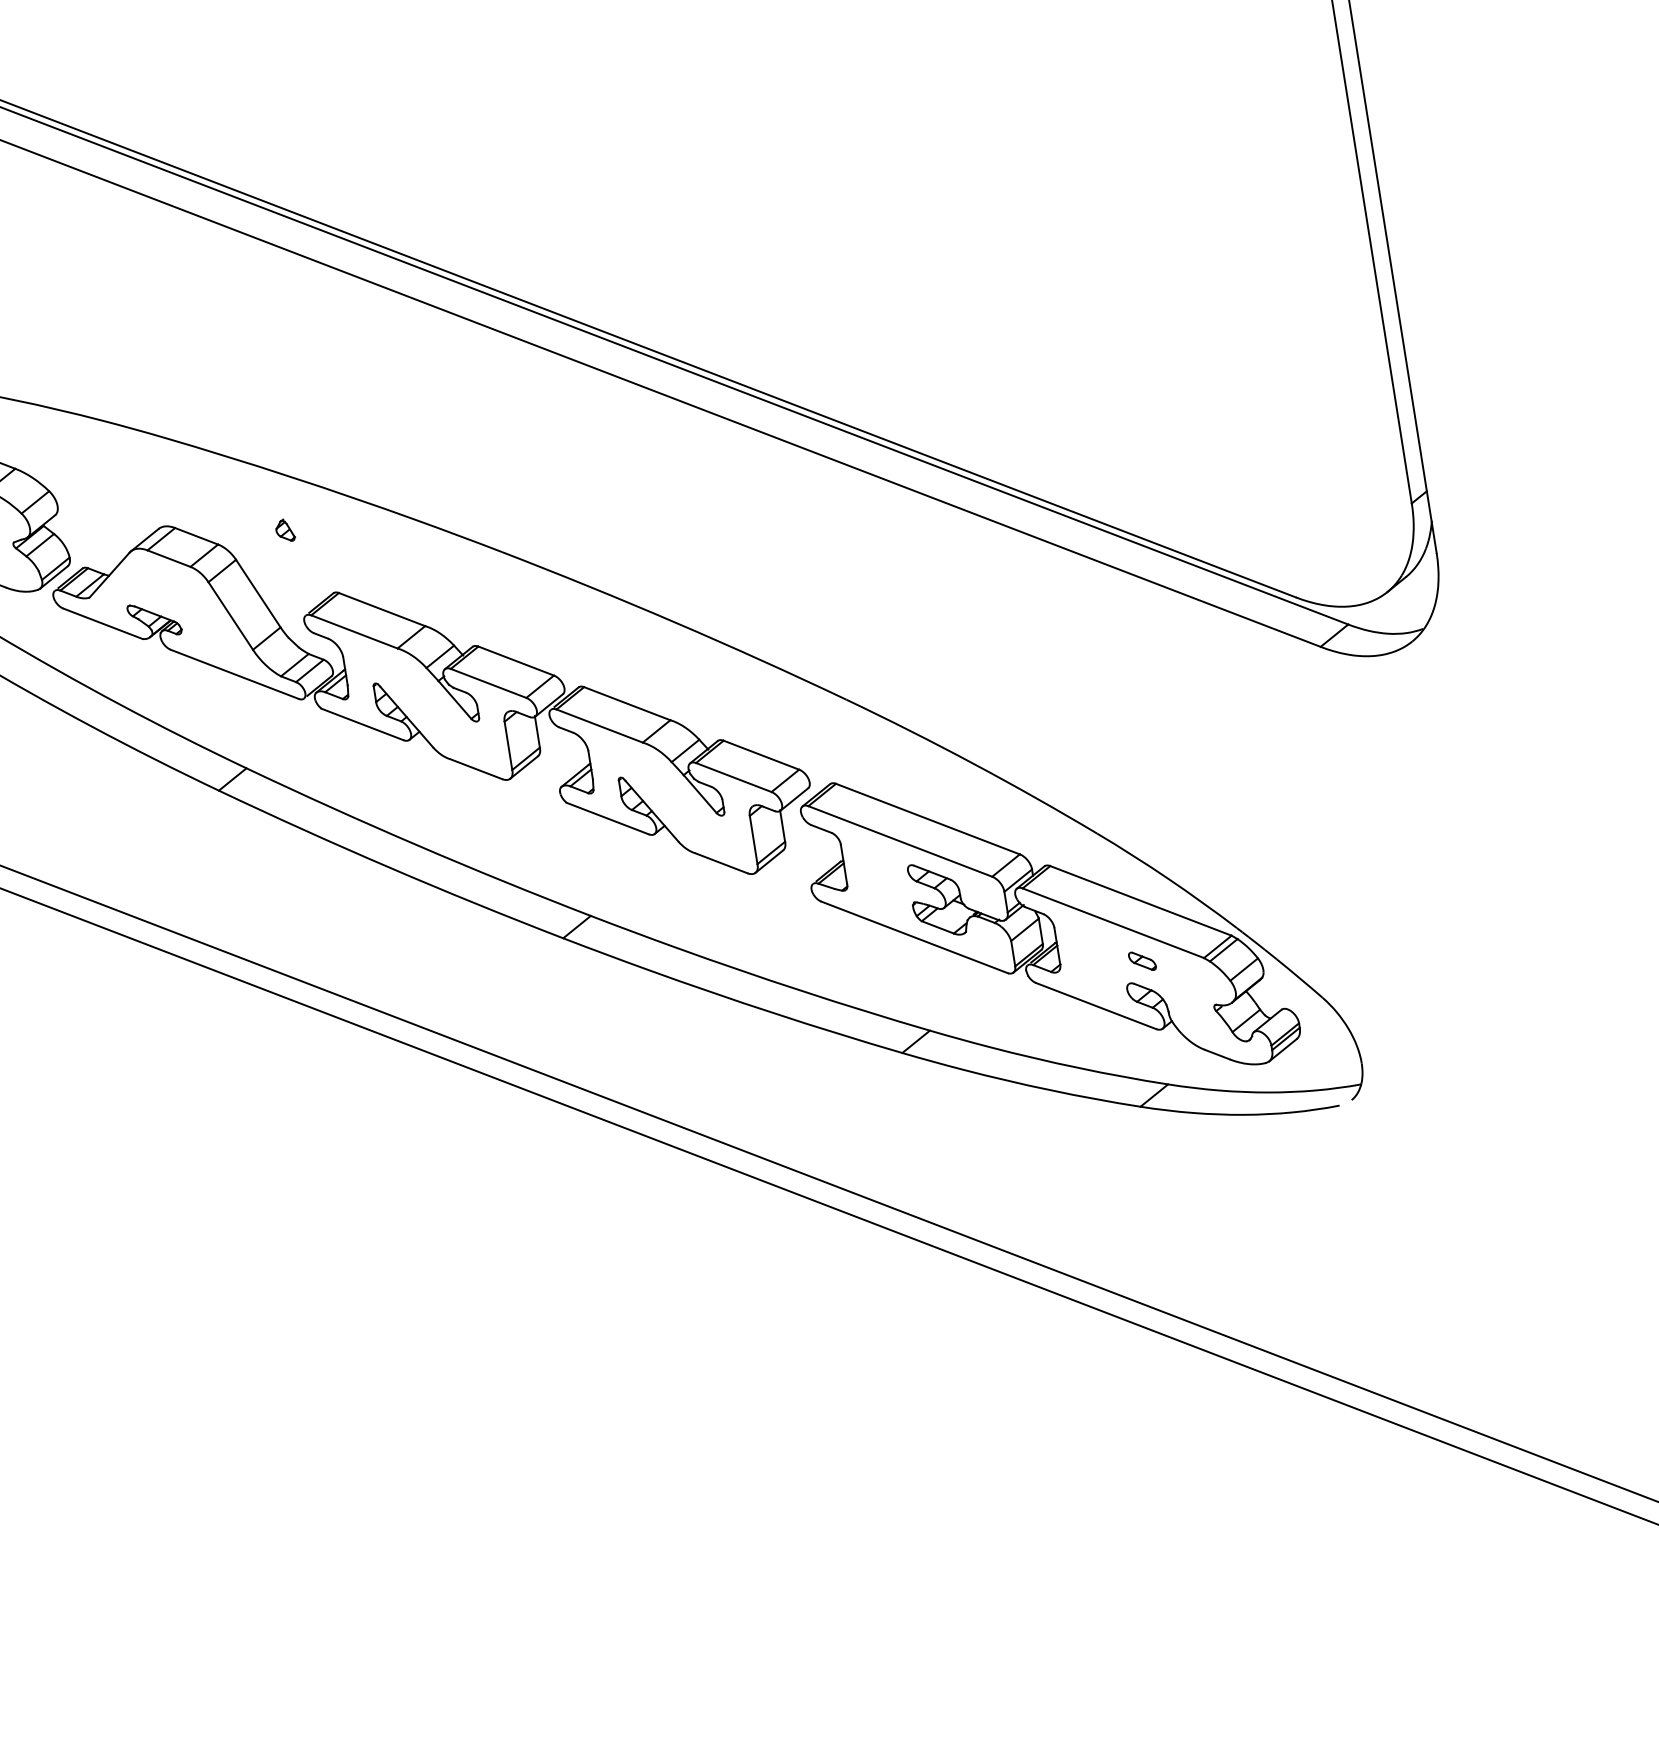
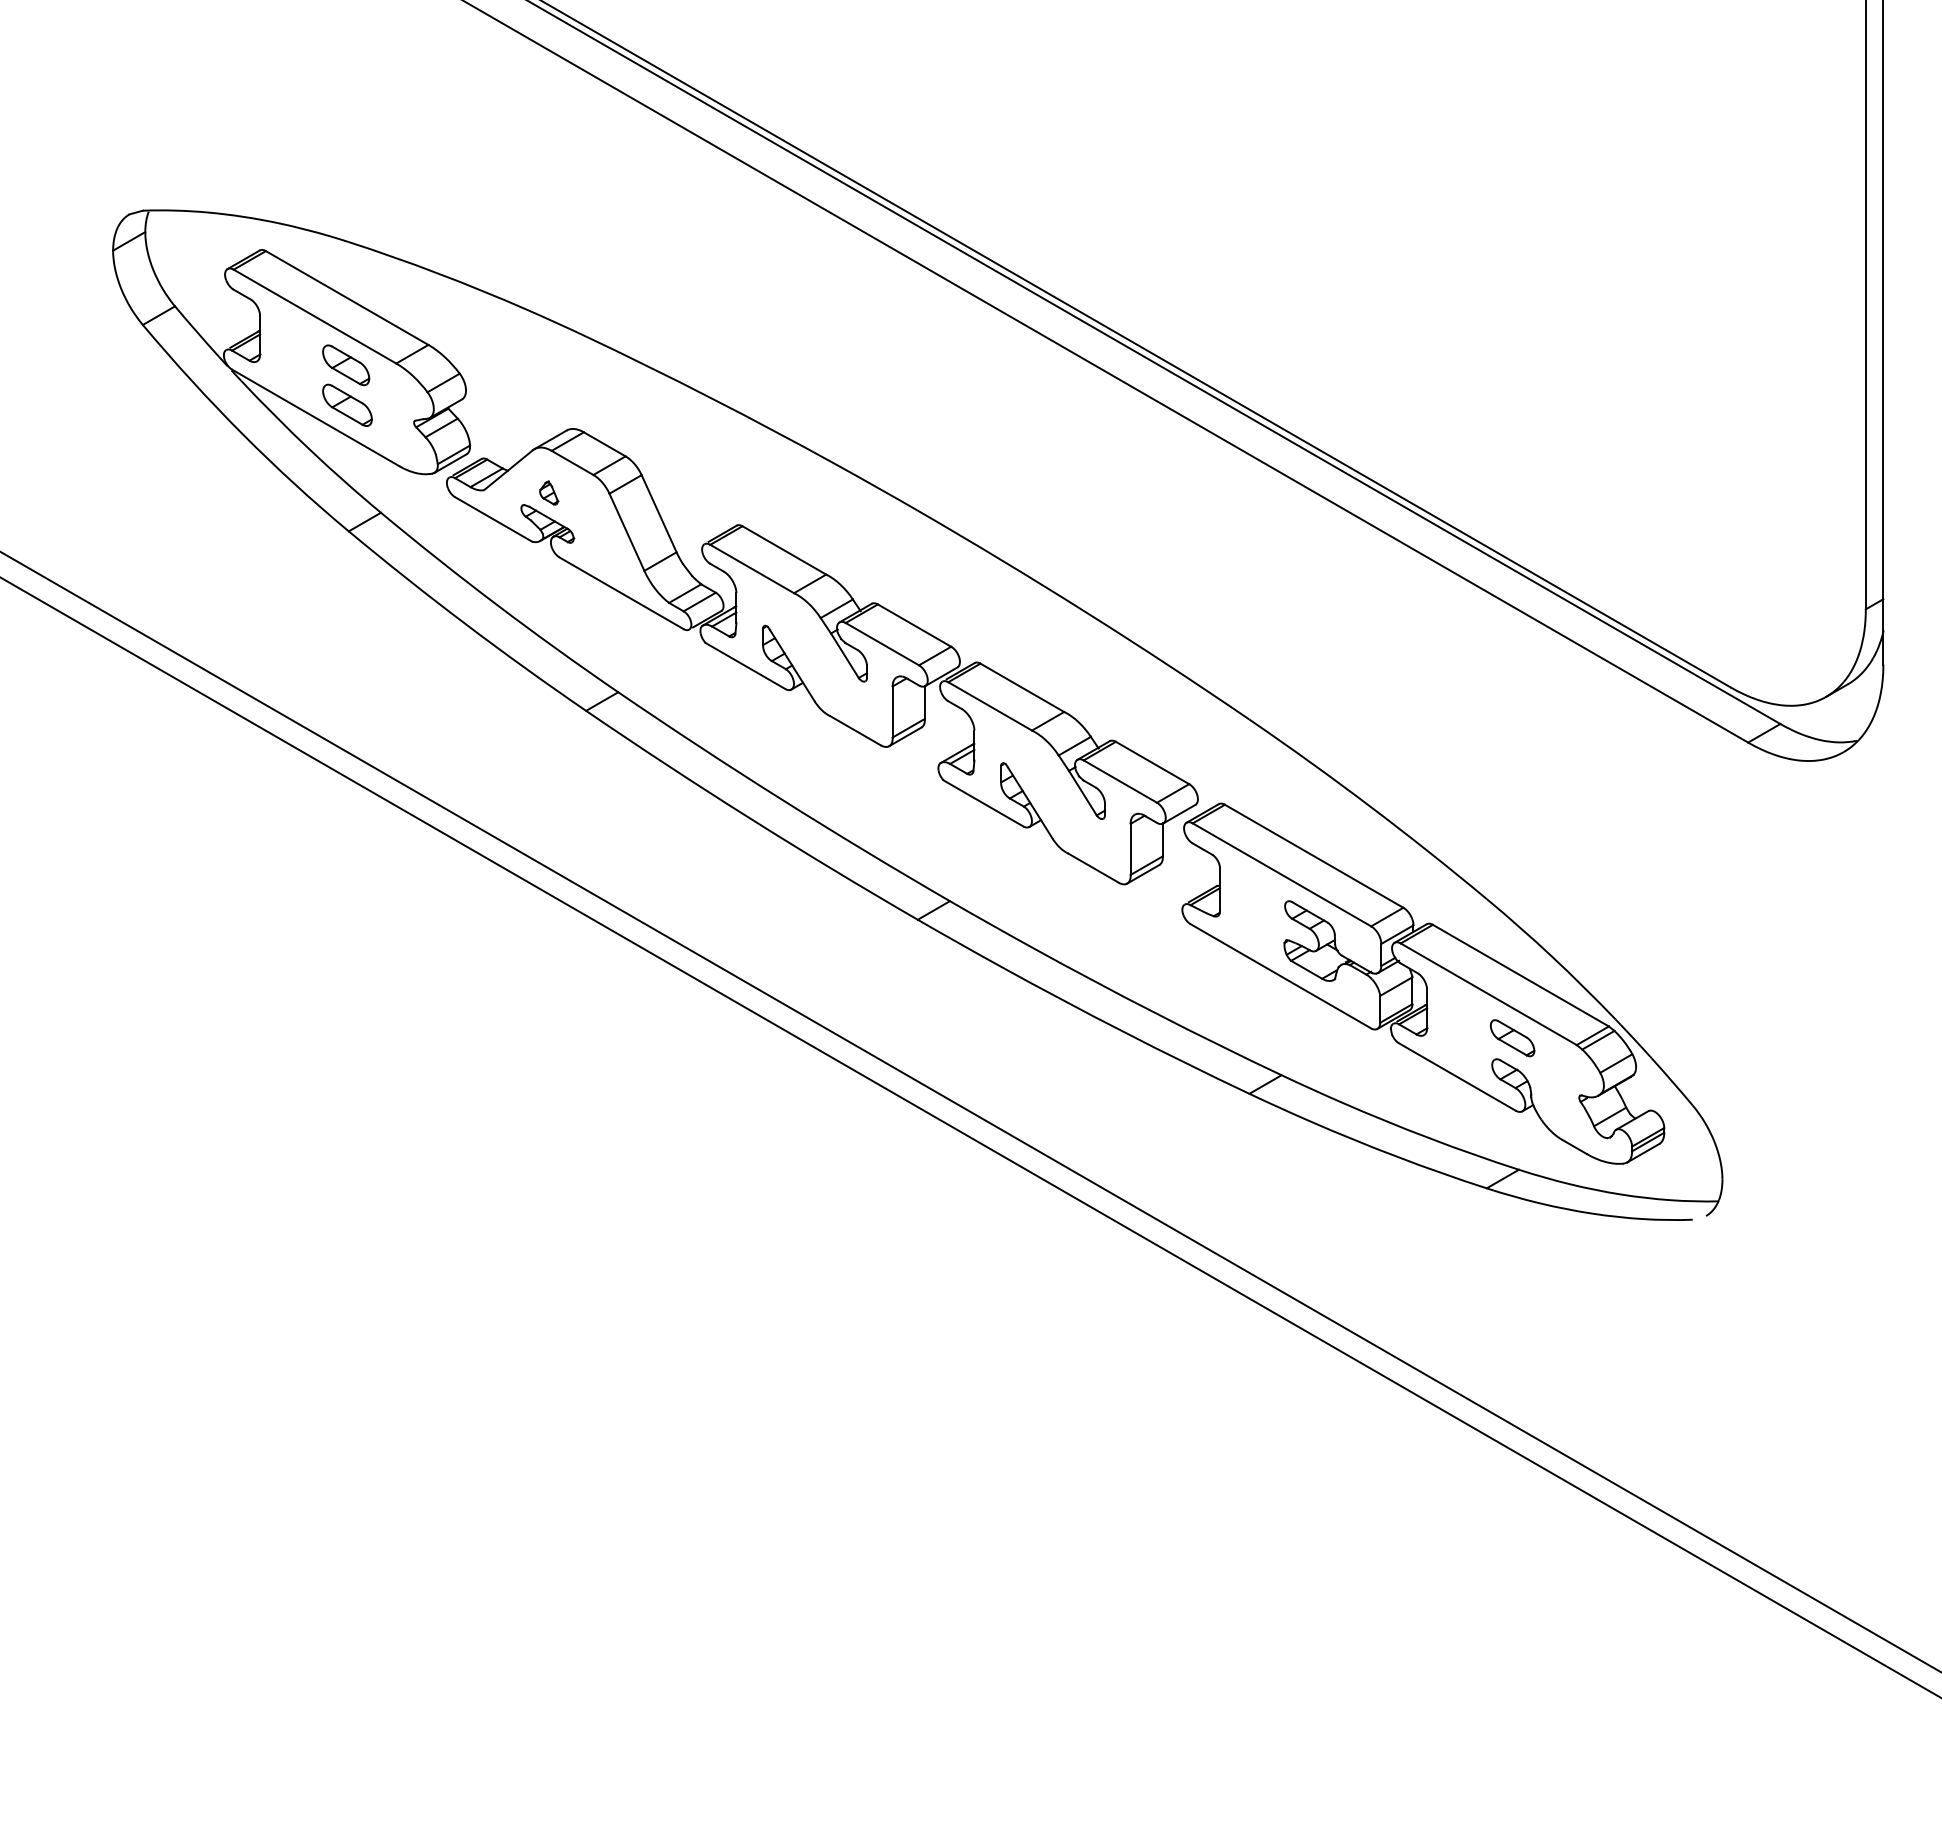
part: (285, 530) -> (549, 492), moved
part: (1142, 961) -> (1512, 1038), size x1.67

